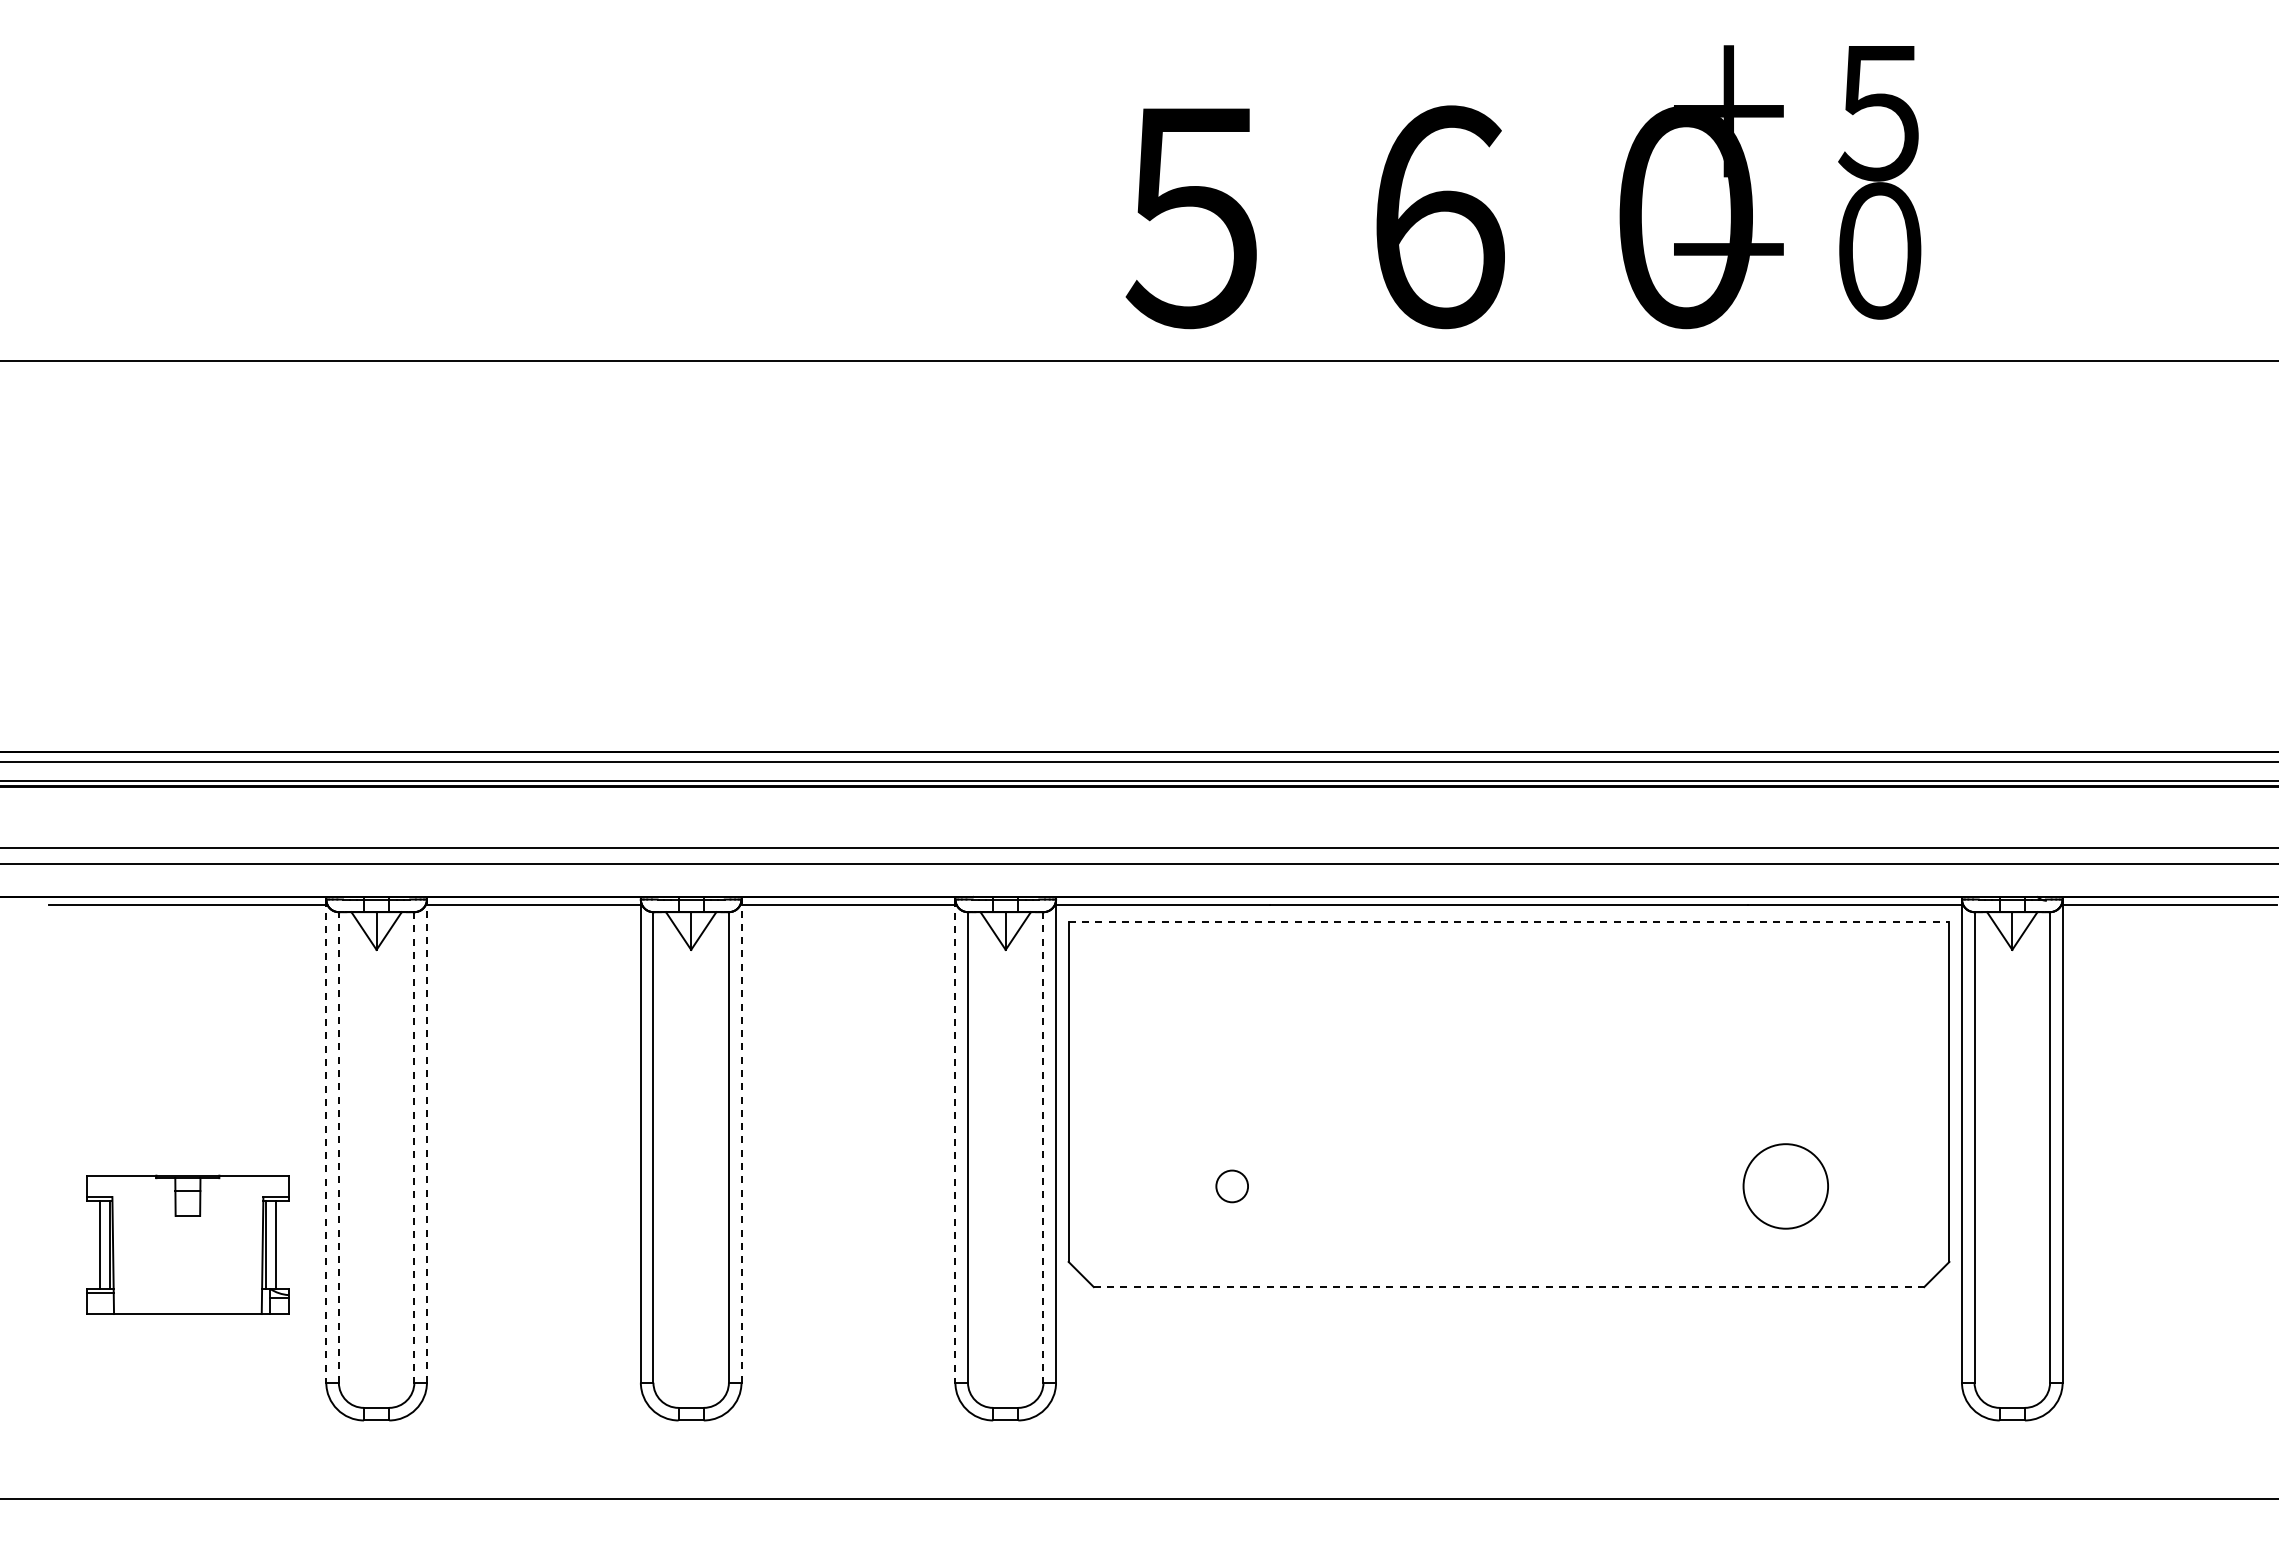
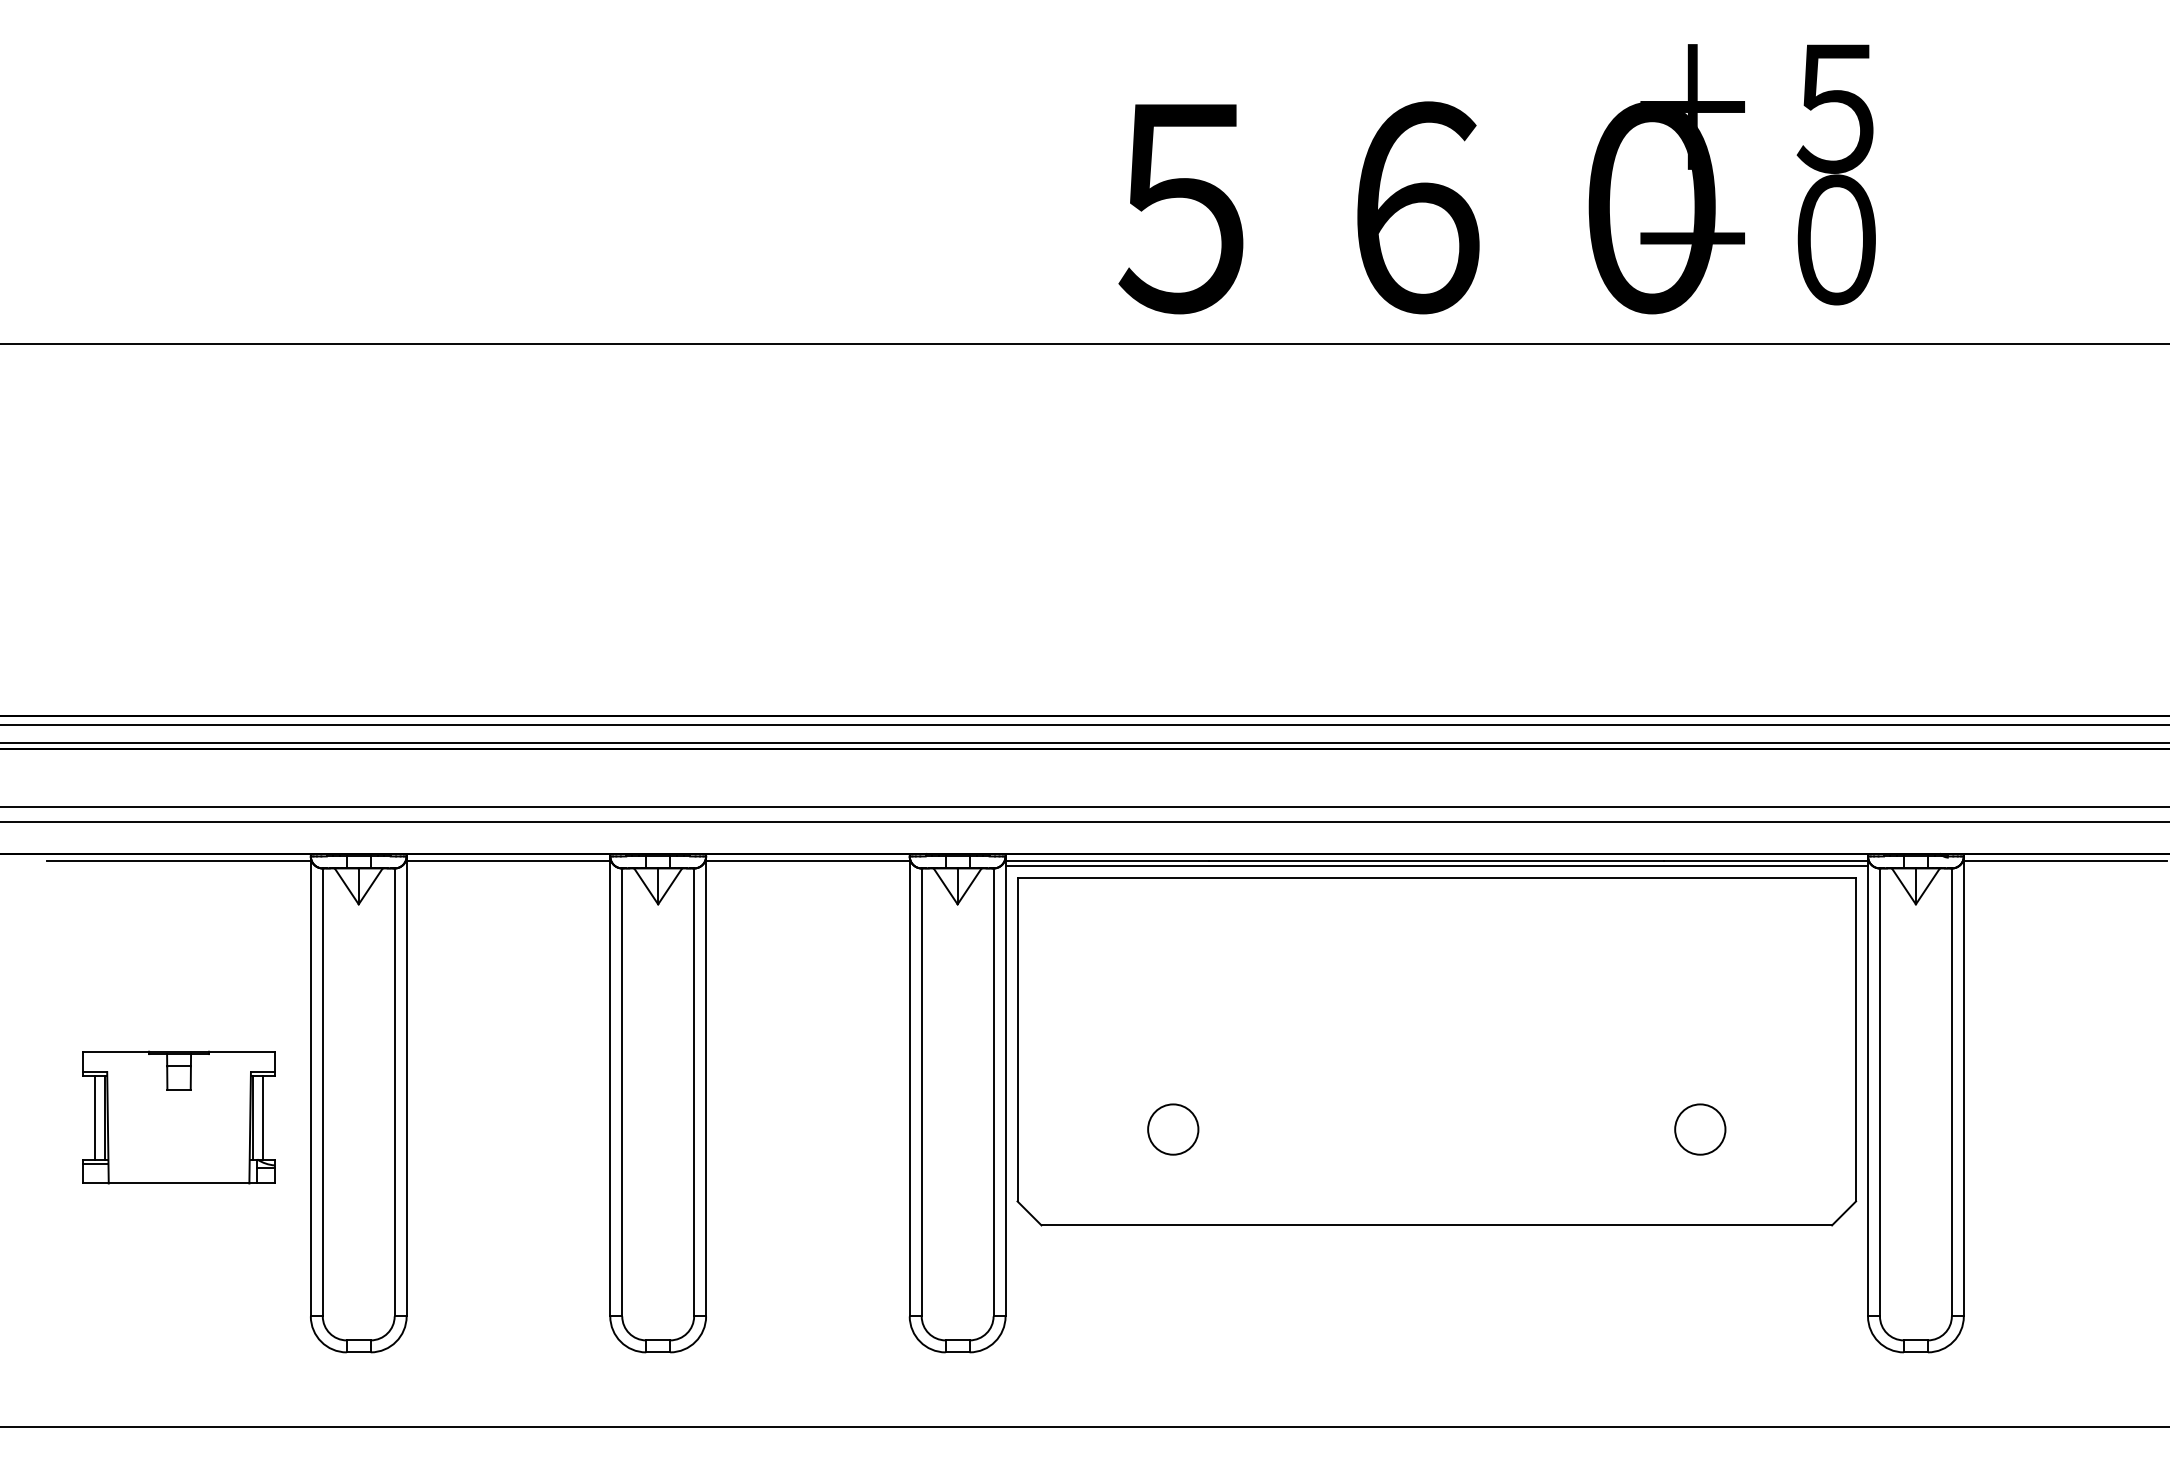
text: (1523, 187) -> (1497, 179), moved
line: (1508, 909) -> (1436, 865), added
line: (1509, 922) -> (1437, 878), dashed -> solid
line: (326, 1141) -> (311, 1086), dashed -> solid
line: (426, 1141) -> (406, 1086), dashed -> solid
line: (741, 1141) -> (706, 1086), dashed -> solid
line: (955, 1141) -> (909, 1086), dashed -> solid
line: (338, 1146) -> (322, 1091), dashed -> solid
line: (414, 1147) -> (394, 1092), dashed -> solid
line: (1043, 1147) -> (993, 1092), dashed -> solid
circle: (1231, 1186) -> (1172, 1129), size x1.67
circle: (1785, 1186) -> (1699, 1129), size x0.62
part: (187, 1244) -> (178, 1117), moved
line: (1509, 1287) -> (1437, 1225), dashed -> solid

